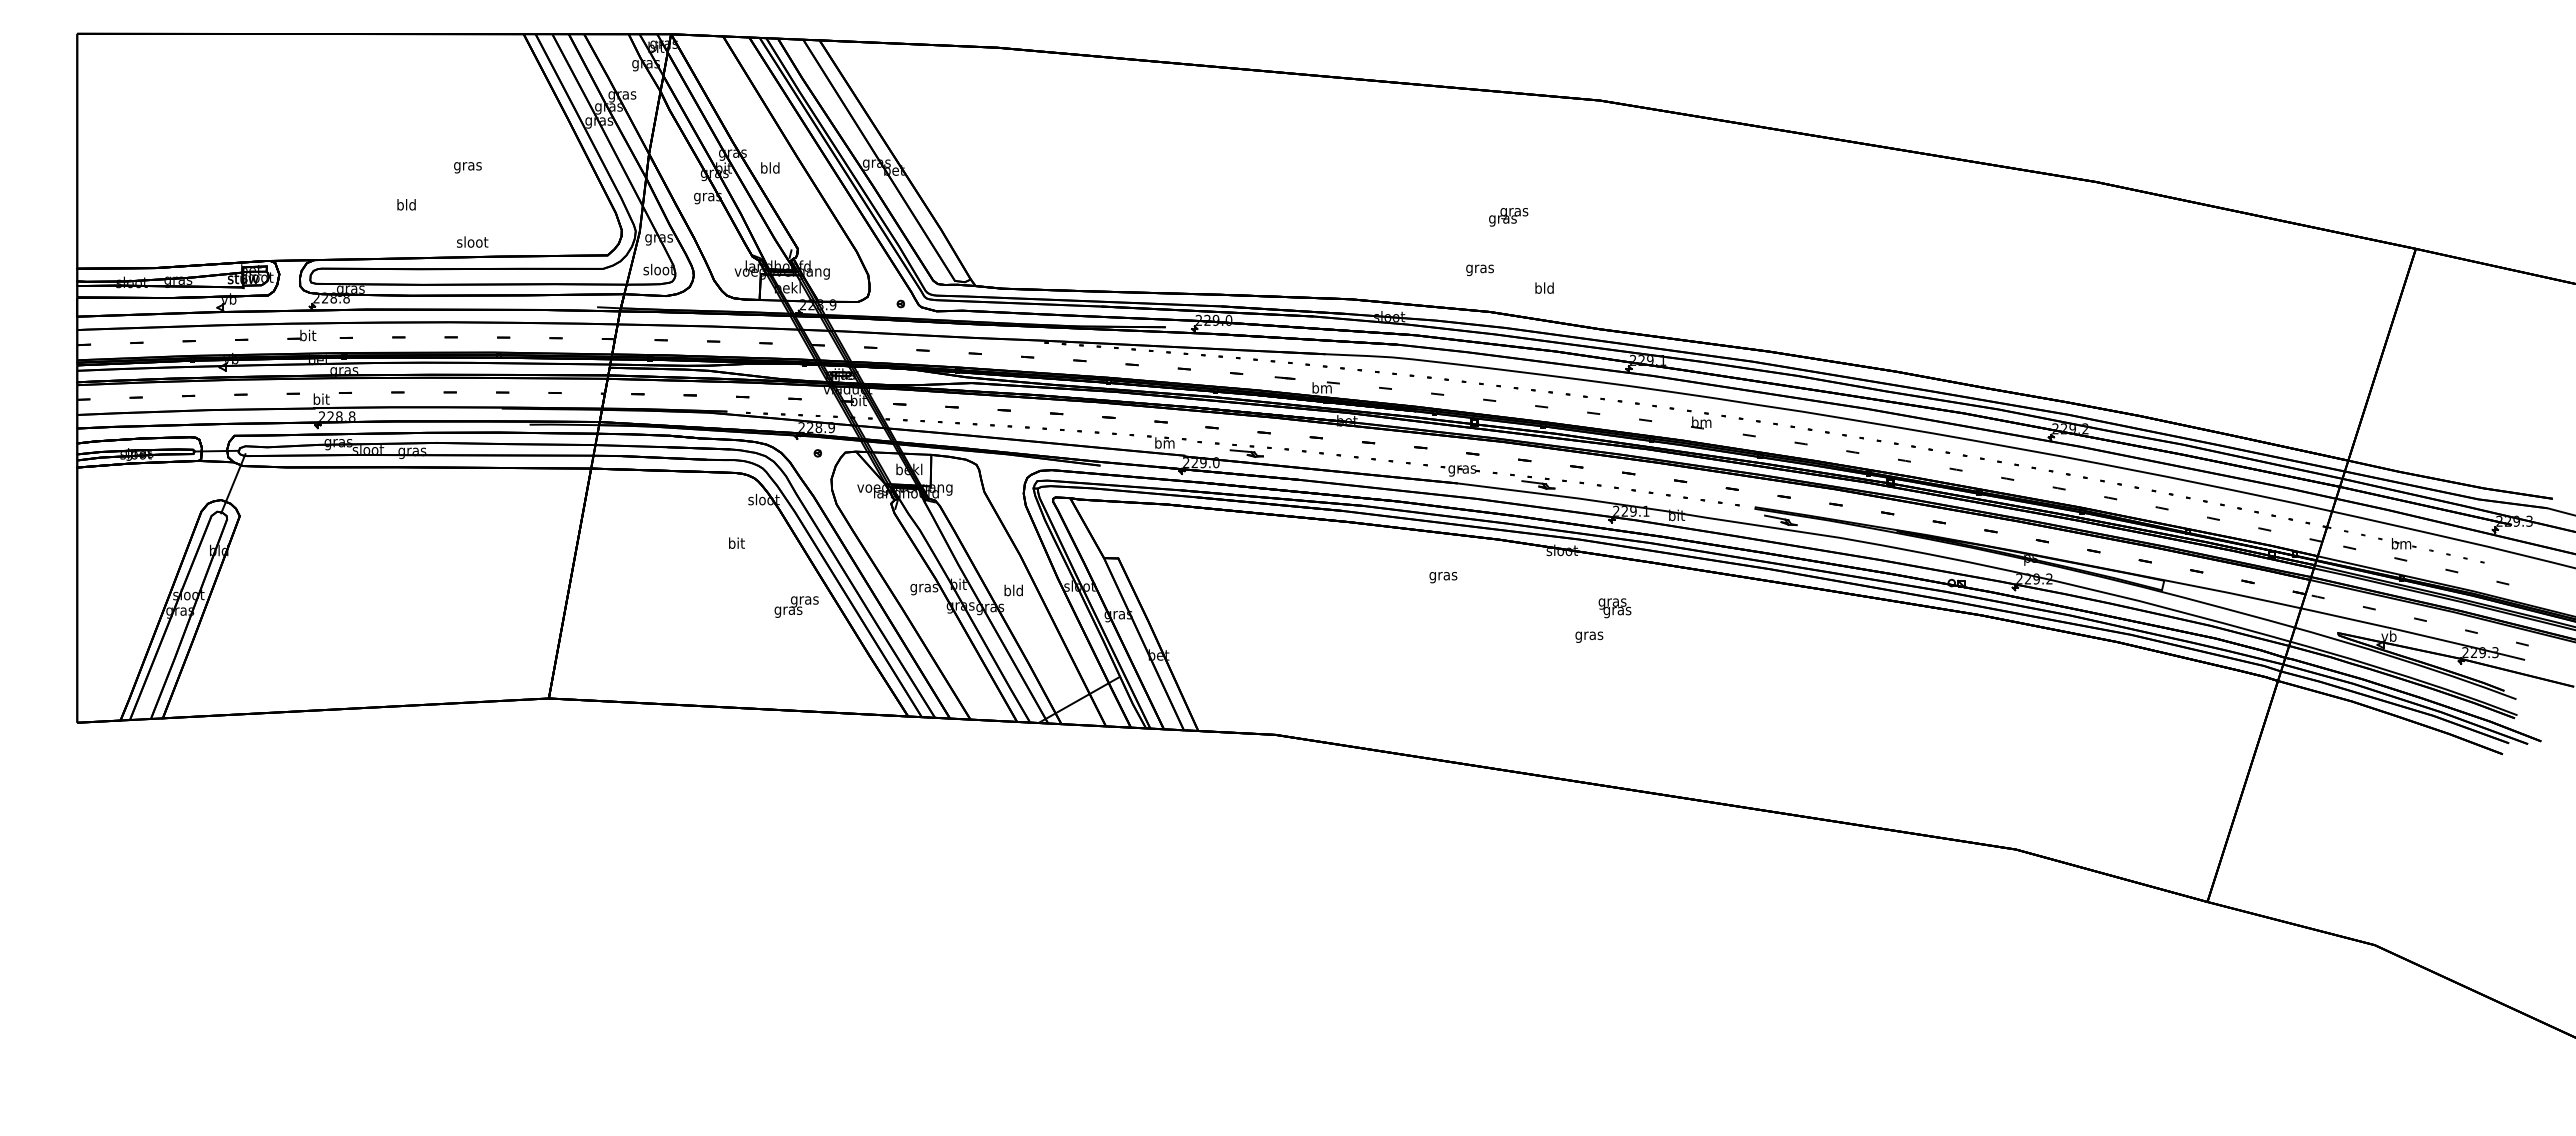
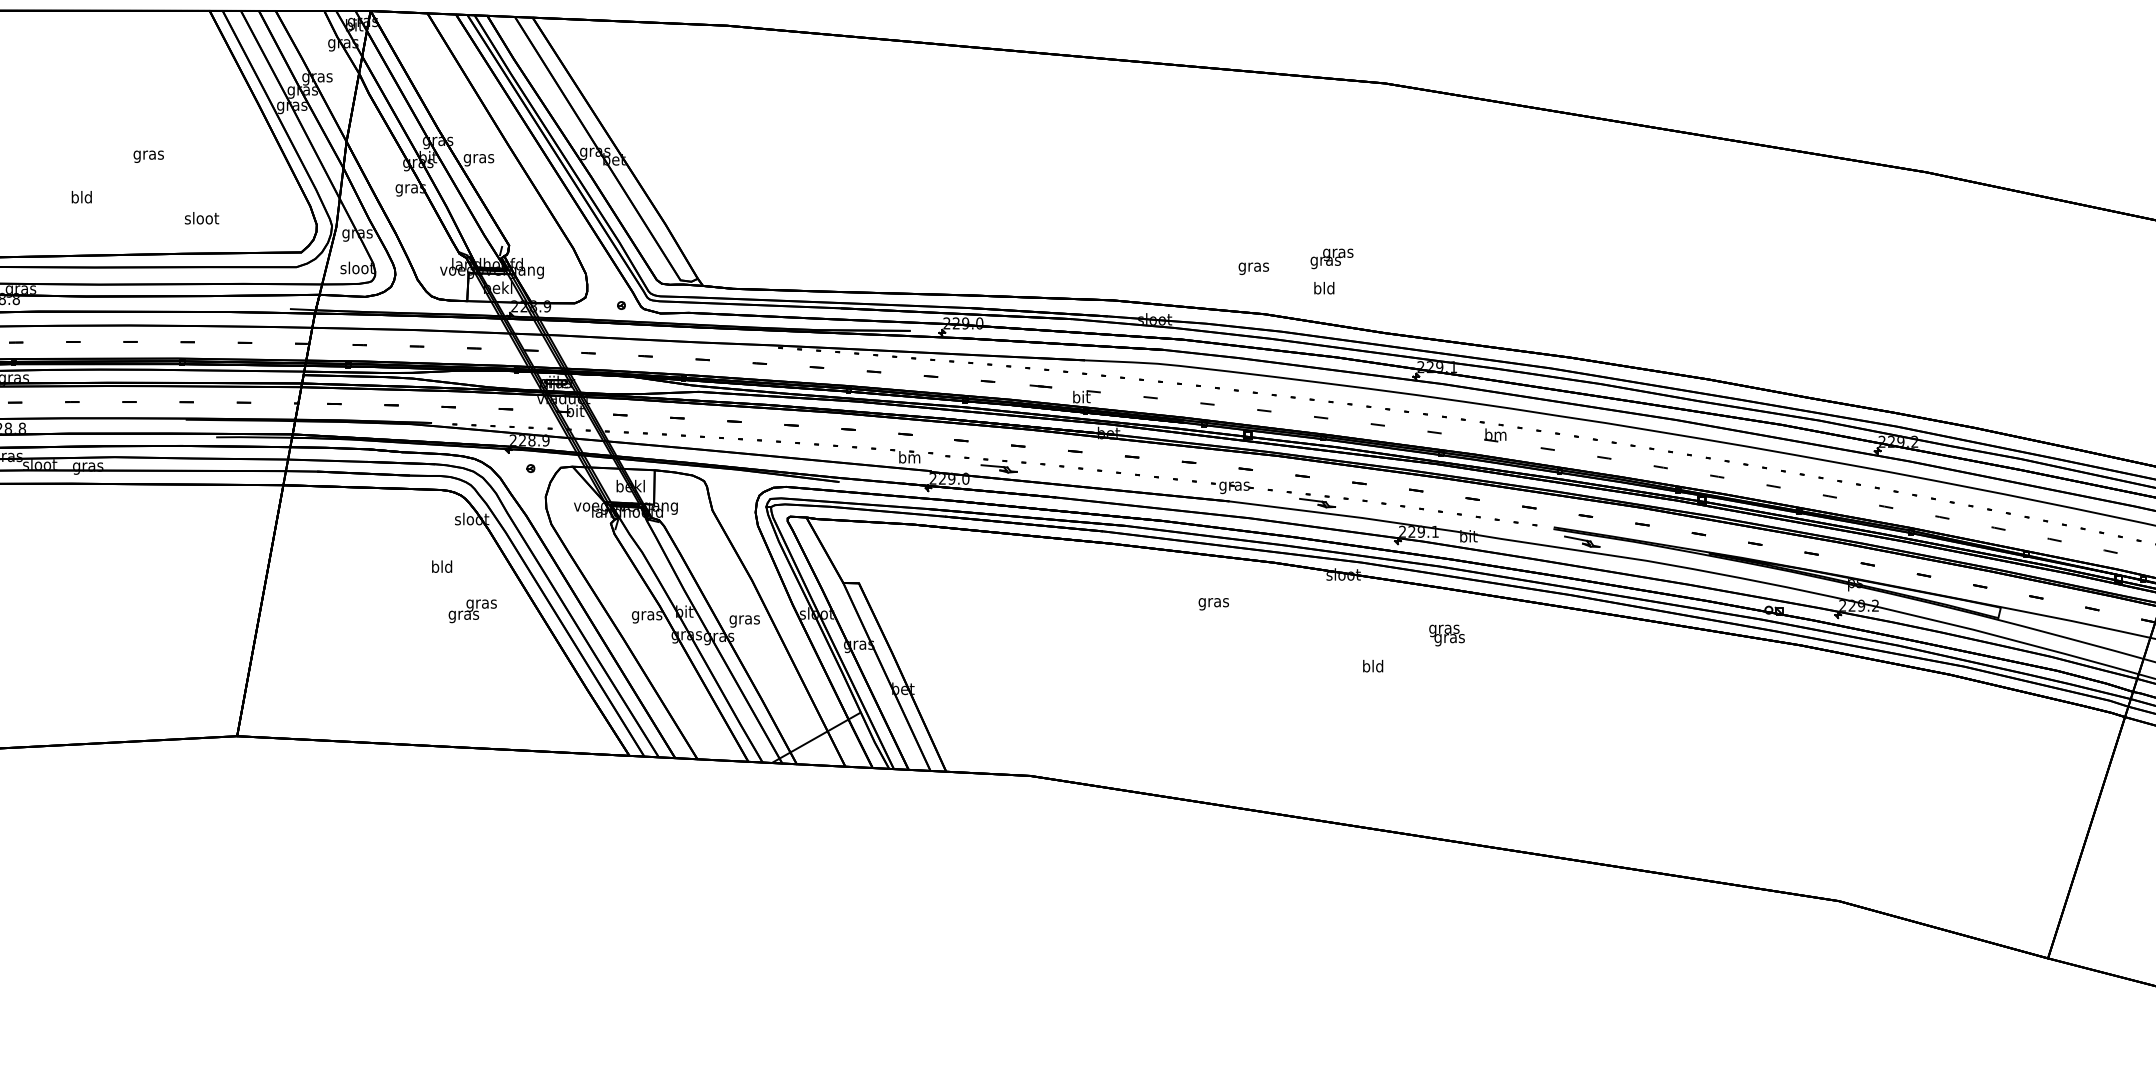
text: (770, 169) -> (479, 158), bld -> gras
text: (1508, 217) -> (1331, 259), moved
text: (472, 241) -> (201, 217), moved
text: (1321, 387) -> (1080, 396), bm -> bit
text: (736, 542) -> (442, 565), bit -> bld
text: (1013, 591) -> (744, 619), bld -> gras
text: (796, 606) -> (472, 610), moved
text: (1614, 608) -> (1446, 635), moved
text: (1589, 635) -> (1373, 667), gras -> bld

